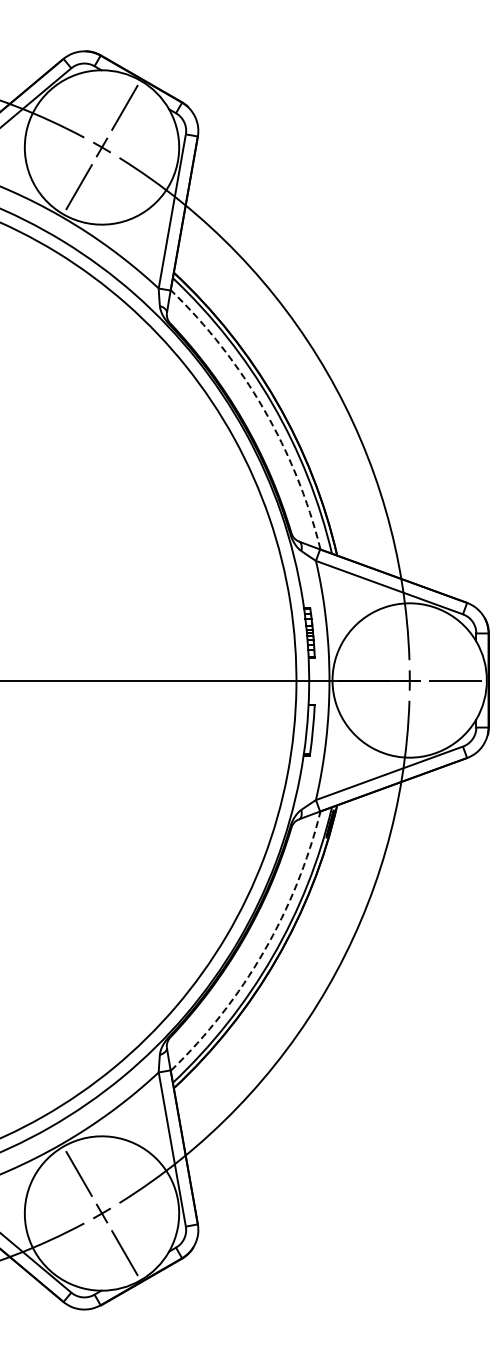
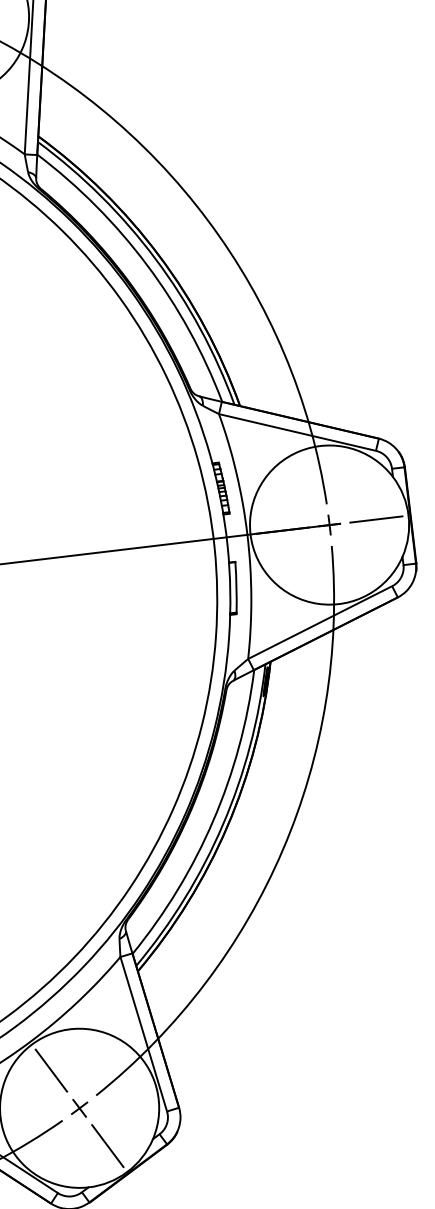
arc: (263, 409) -> (146, 265), dashed -> solid
arc: (263, 951) -> (212, 820), dashed -> solid

